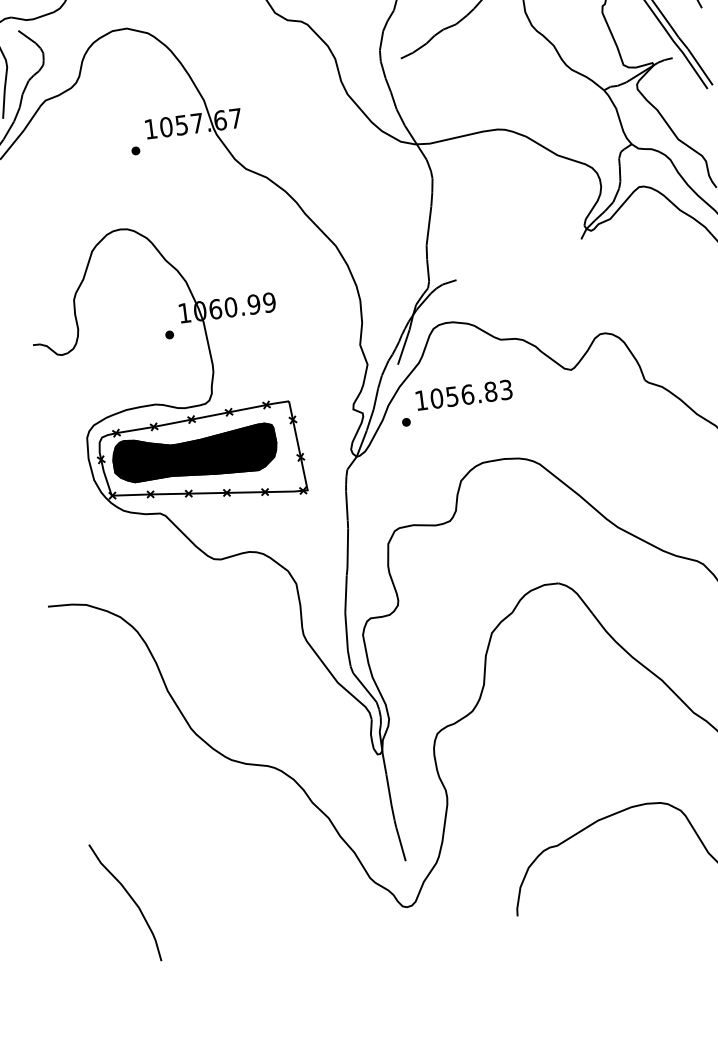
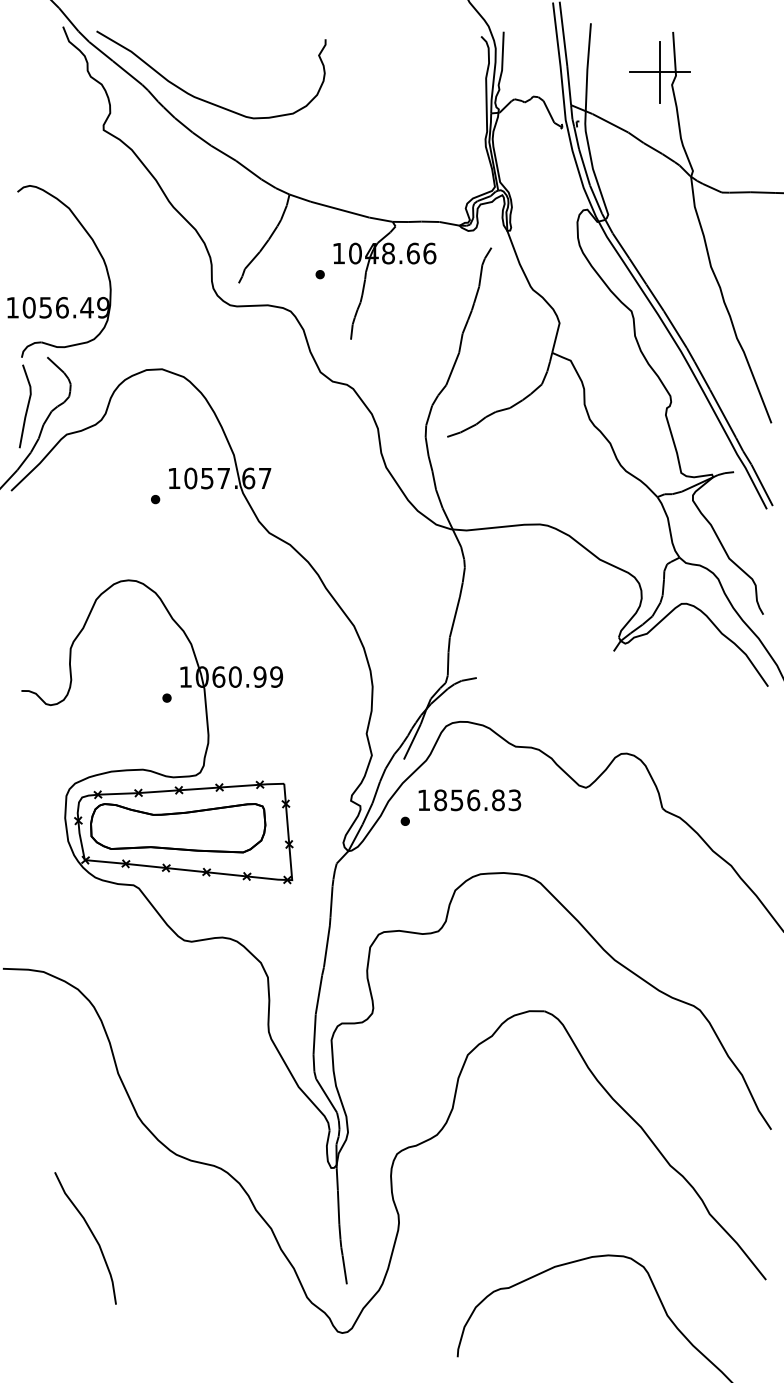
text: (436, 397) -> (440, 799), 1056.83 -> 1856.83
fill: (195, 455) -> (178, 828), removed
curve: (131, 899) -> (92, 1235), moved

